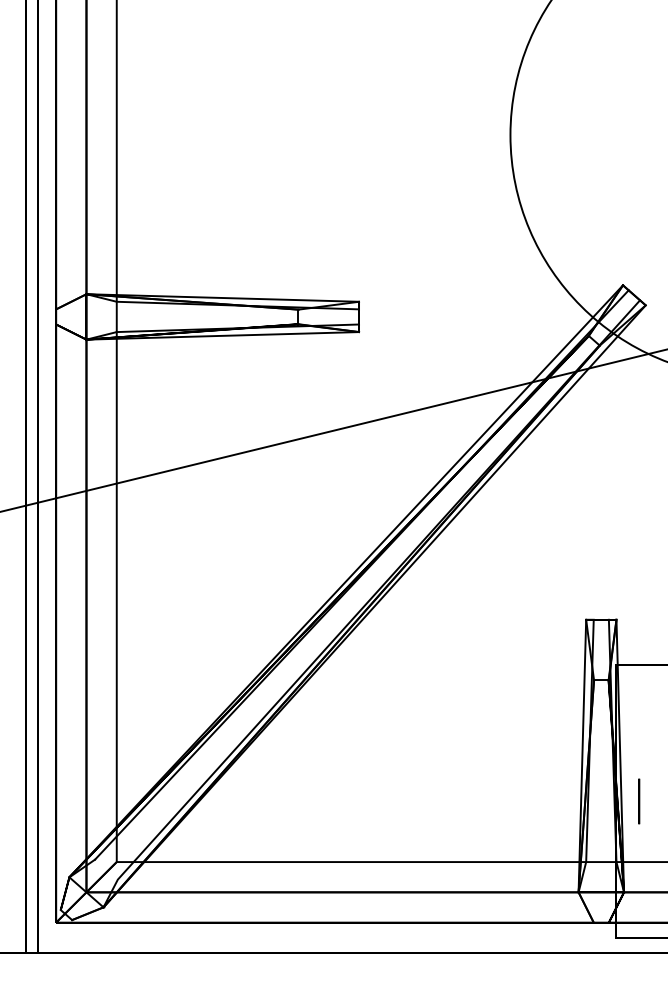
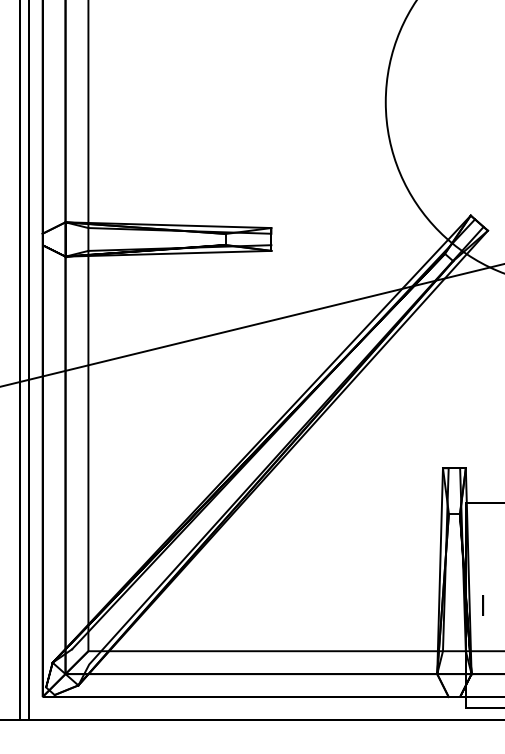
circle: (639, 801) -> (483, 605), size x0.6

